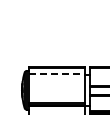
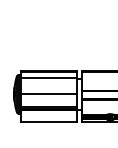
line: (57, 74) -> (49, 78), dashed -> solid
line: (56, 90) -> (48, 94), added

